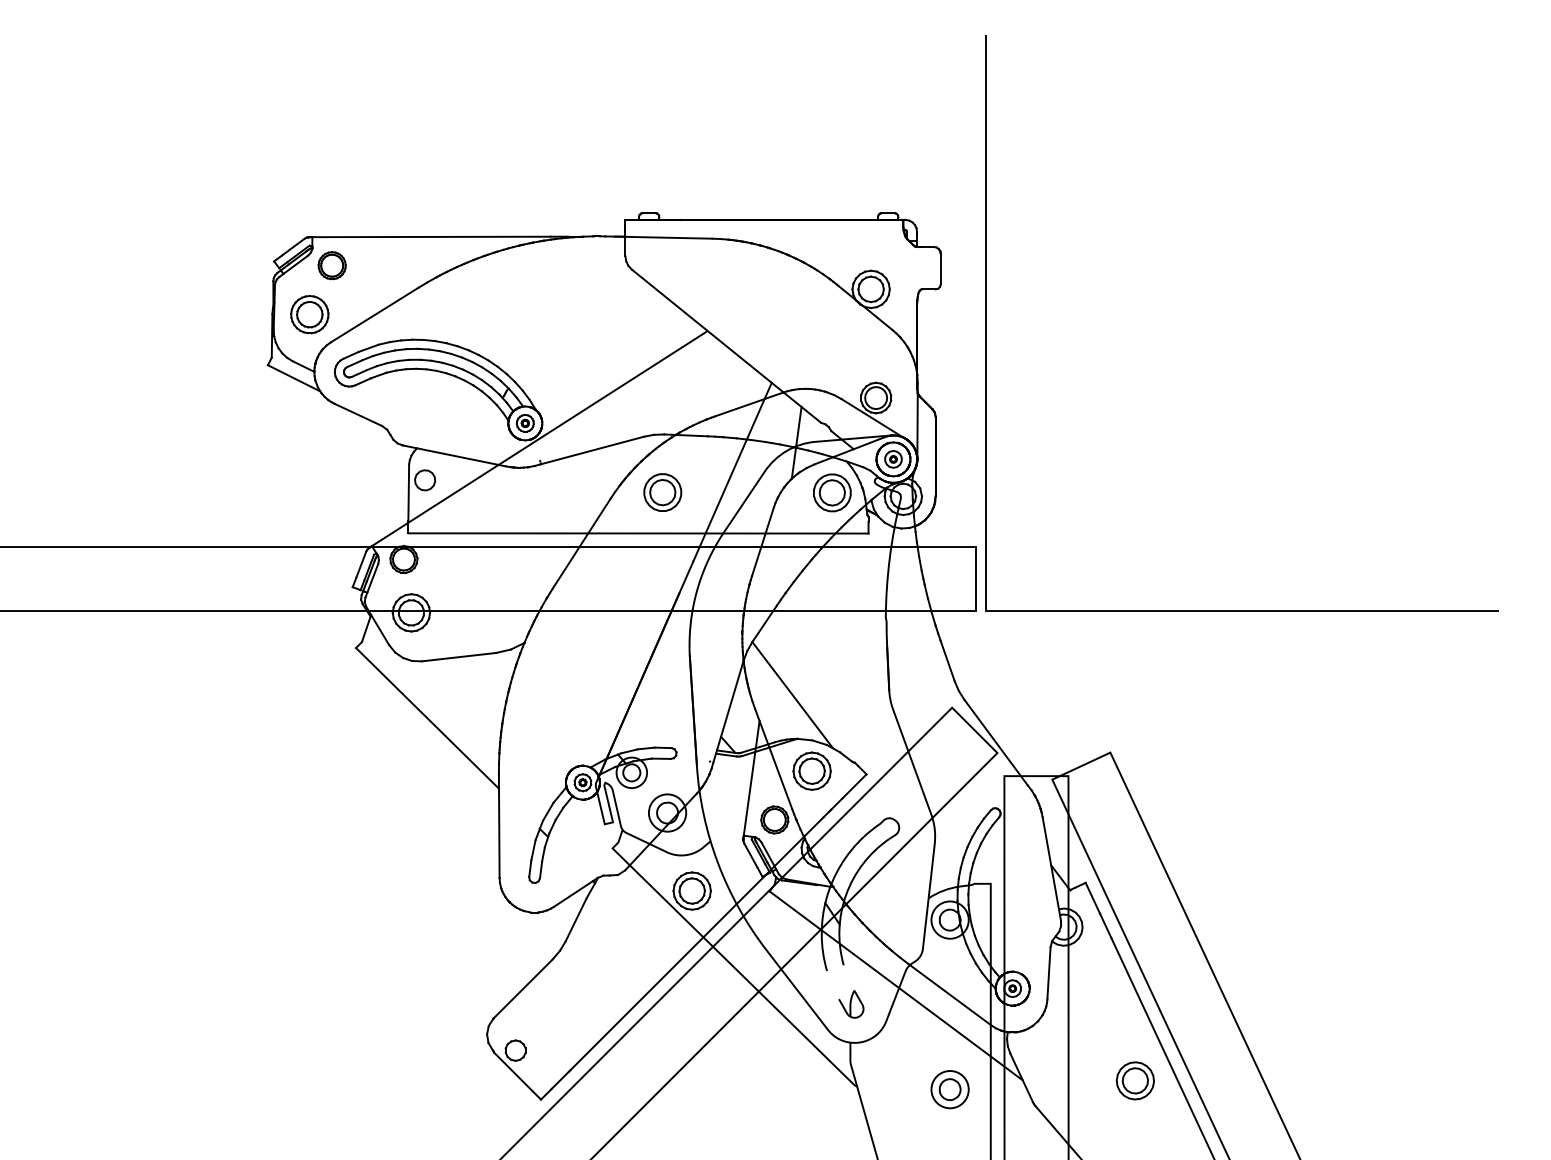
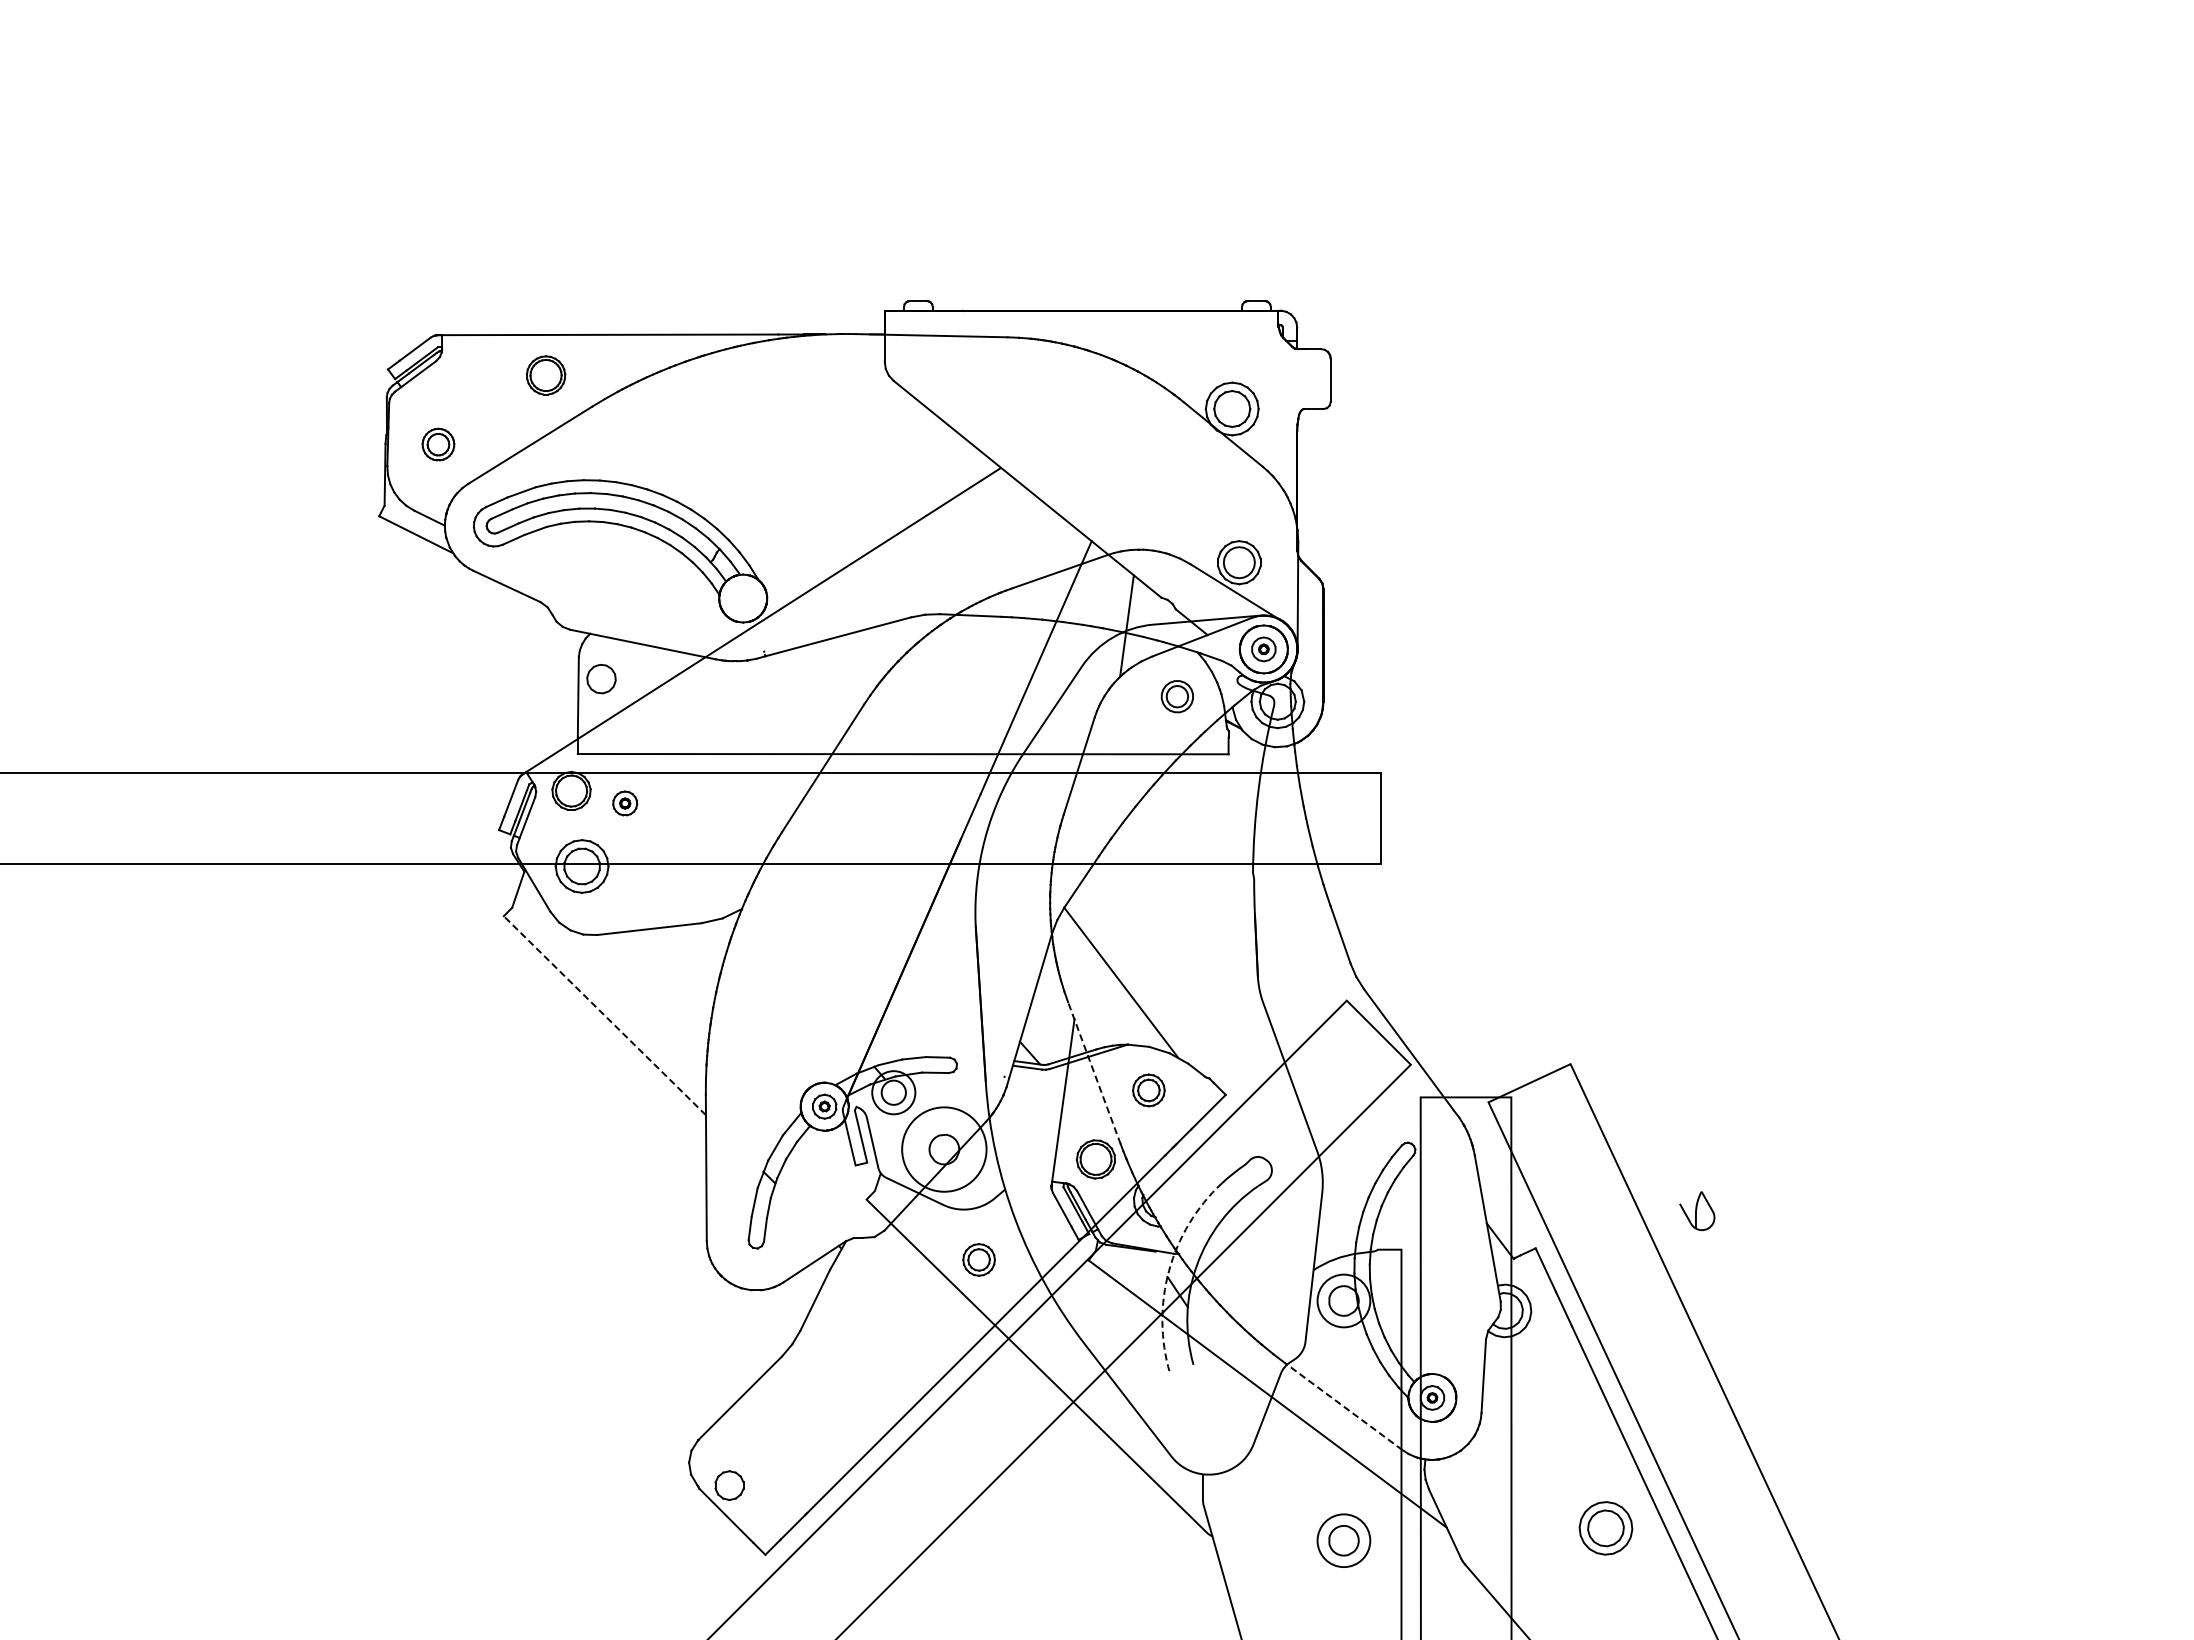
part: (332, 265) -> (546, 375), moved
part: (309, 314) -> (438, 444), size x0.6
line: (986, 322) -> (1395, 456), removed
part: (525, 423) -> (625, 803), moved
part: (662, 492) -> (937, 696), removed
part: (832, 492) -> (1177, 696), size x0.6
line: (427, 718) -> (604, 1015), solid -> dashed
line: (773, 759) -> (1094, 1073), solid -> dashed
part: (811, 771) -> (1148, 1090), size x0.6
circle: (666, 812) -> (943, 1149), size x1.6
part: (691, 890) -> (978, 1259), size x0.6
arc: (826, 898) -> (1169, 1270), solid -> dashed
line: (949, 994) -> (1343, 1406), solid -> dashed
part: (851, 1004) -> (1697, 1211), moved

